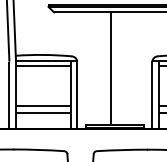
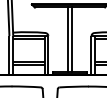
line: (119, 67) -> (72, 39), added

